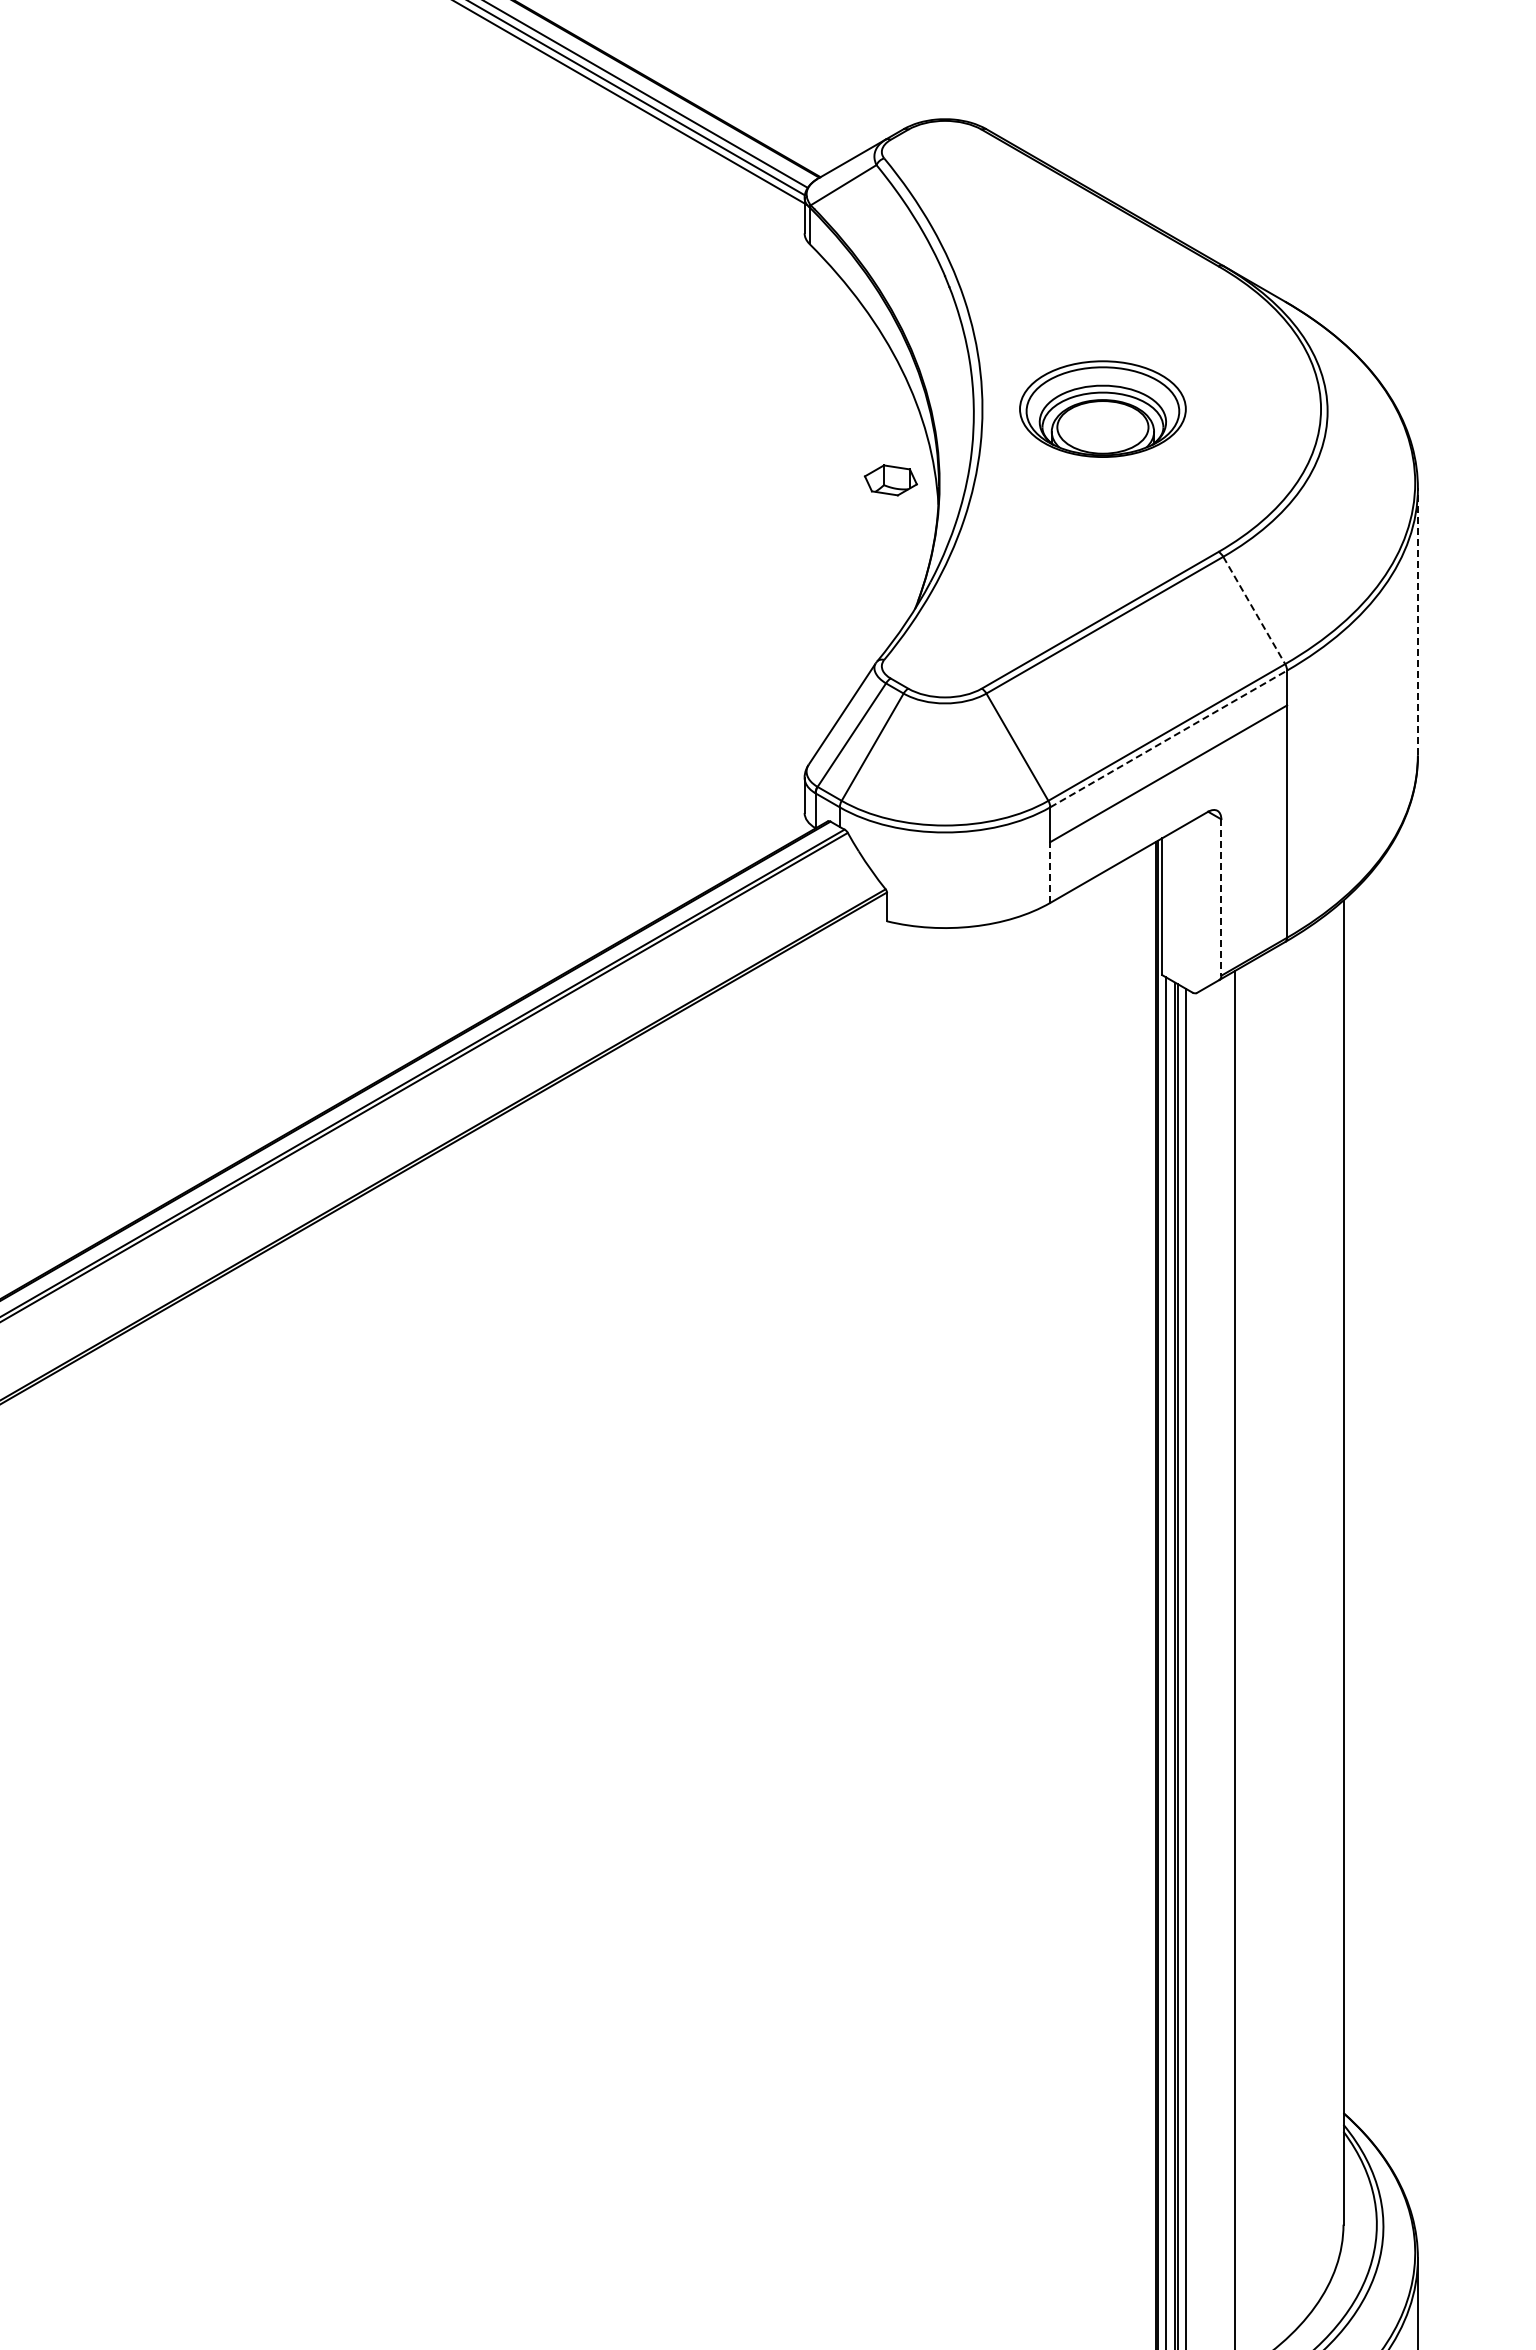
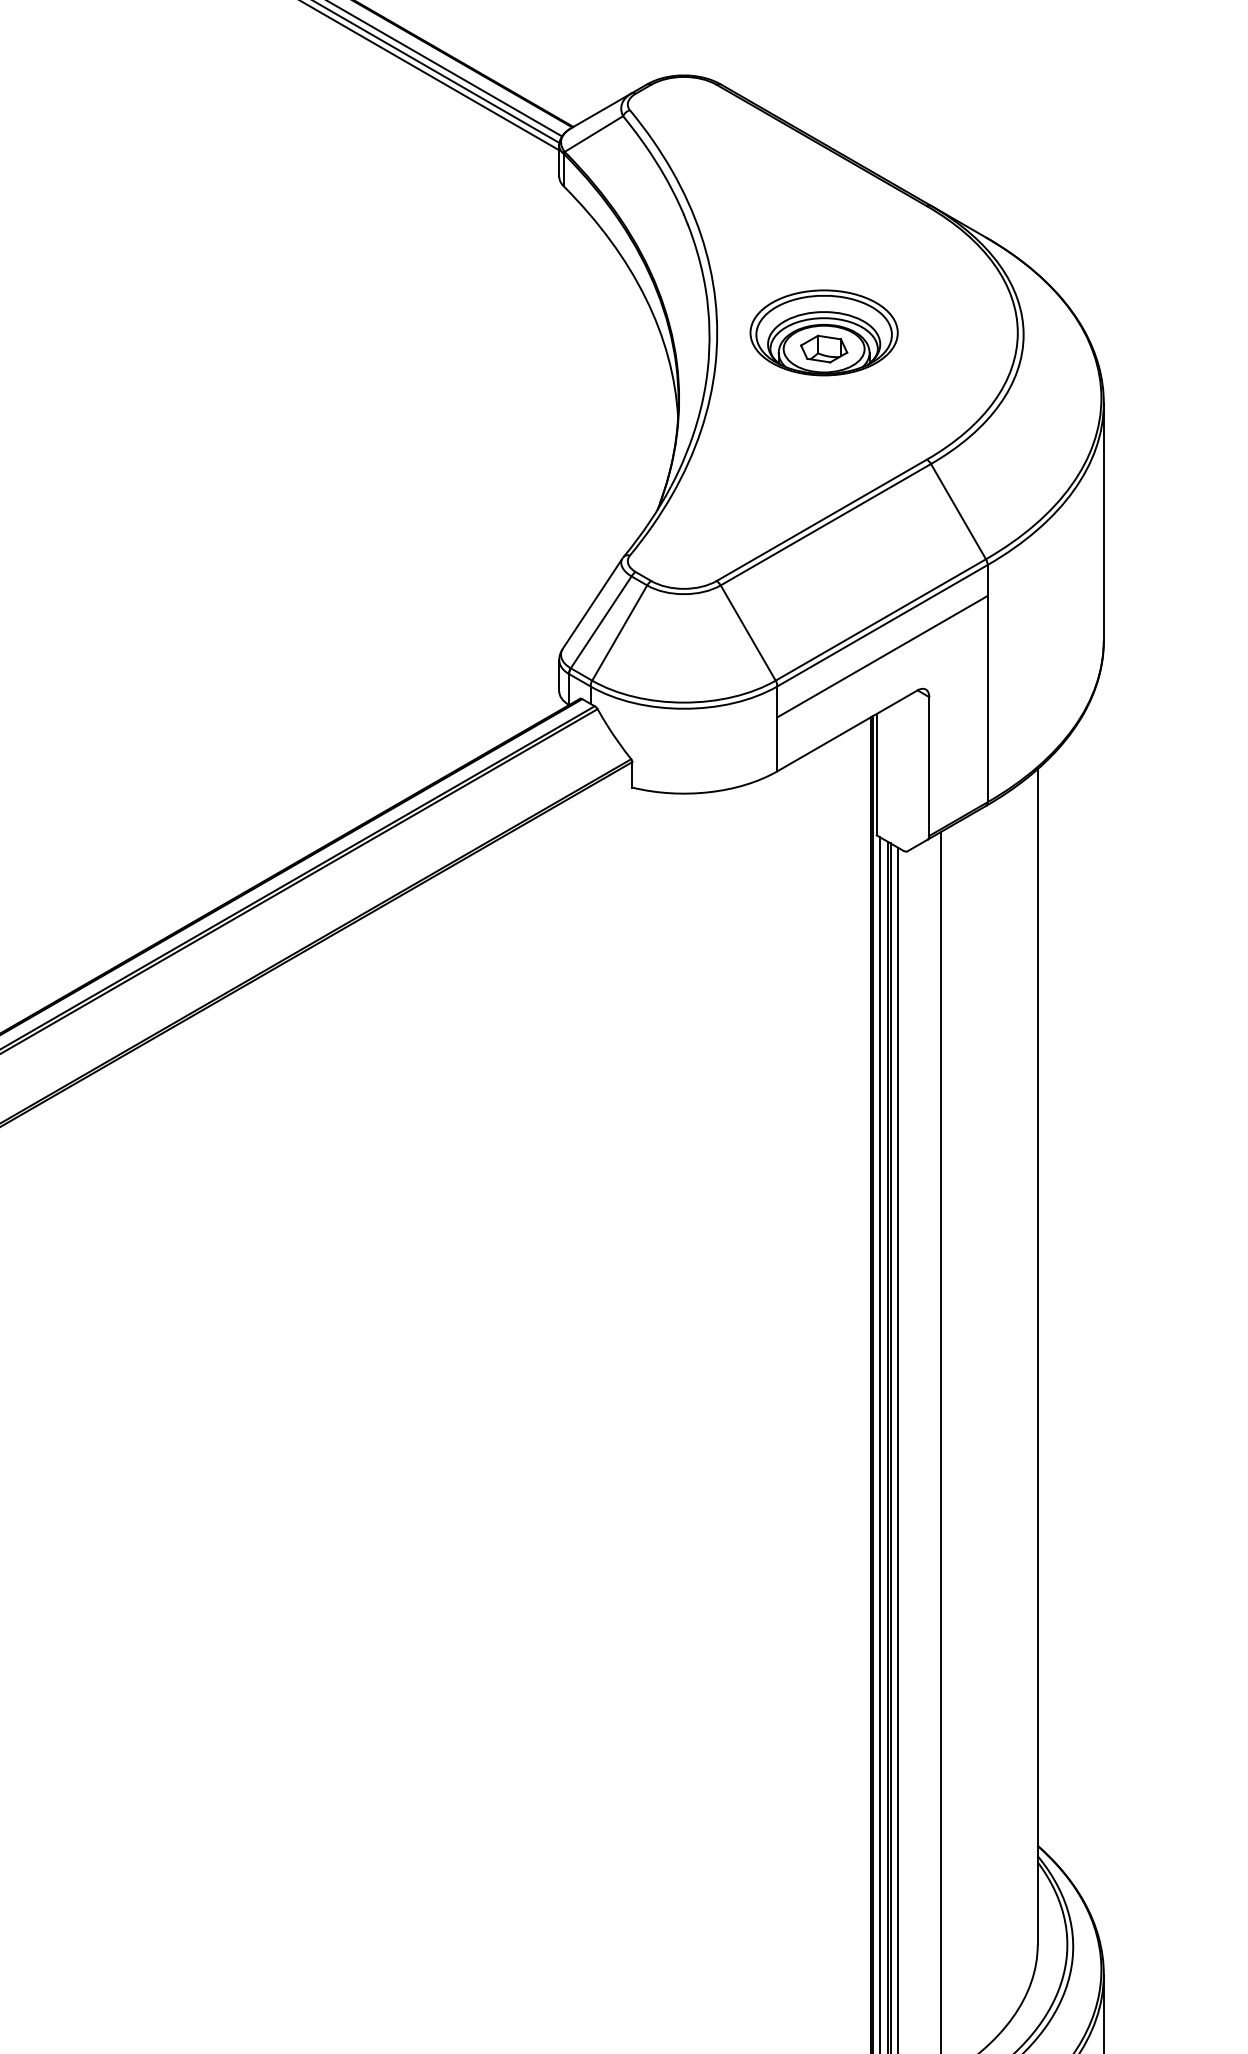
part: (890, 480) -> (823, 349), moved
line: (1254, 610) -> (958, 511), dashed -> solid
line: (1417, 621) -> (1103, 521), dashed -> solid
line: (1168, 738) -> (882, 625), dashed -> solid
line: (1050, 872) -> (777, 744), dashed -> solid
line: (1221, 898) -> (929, 767), dashed -> solid

